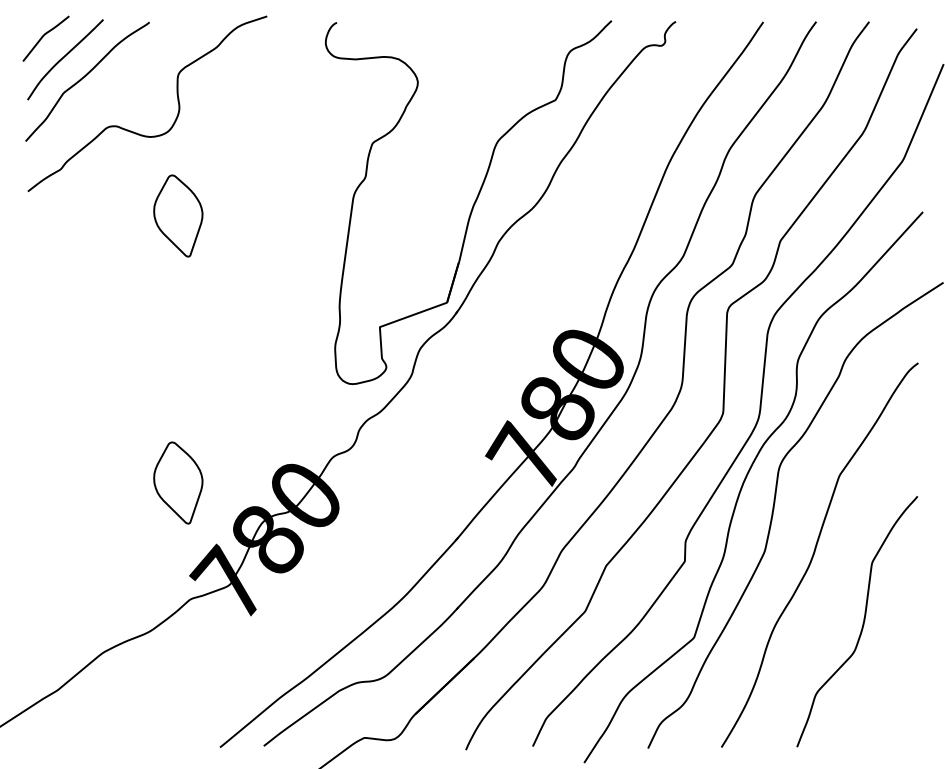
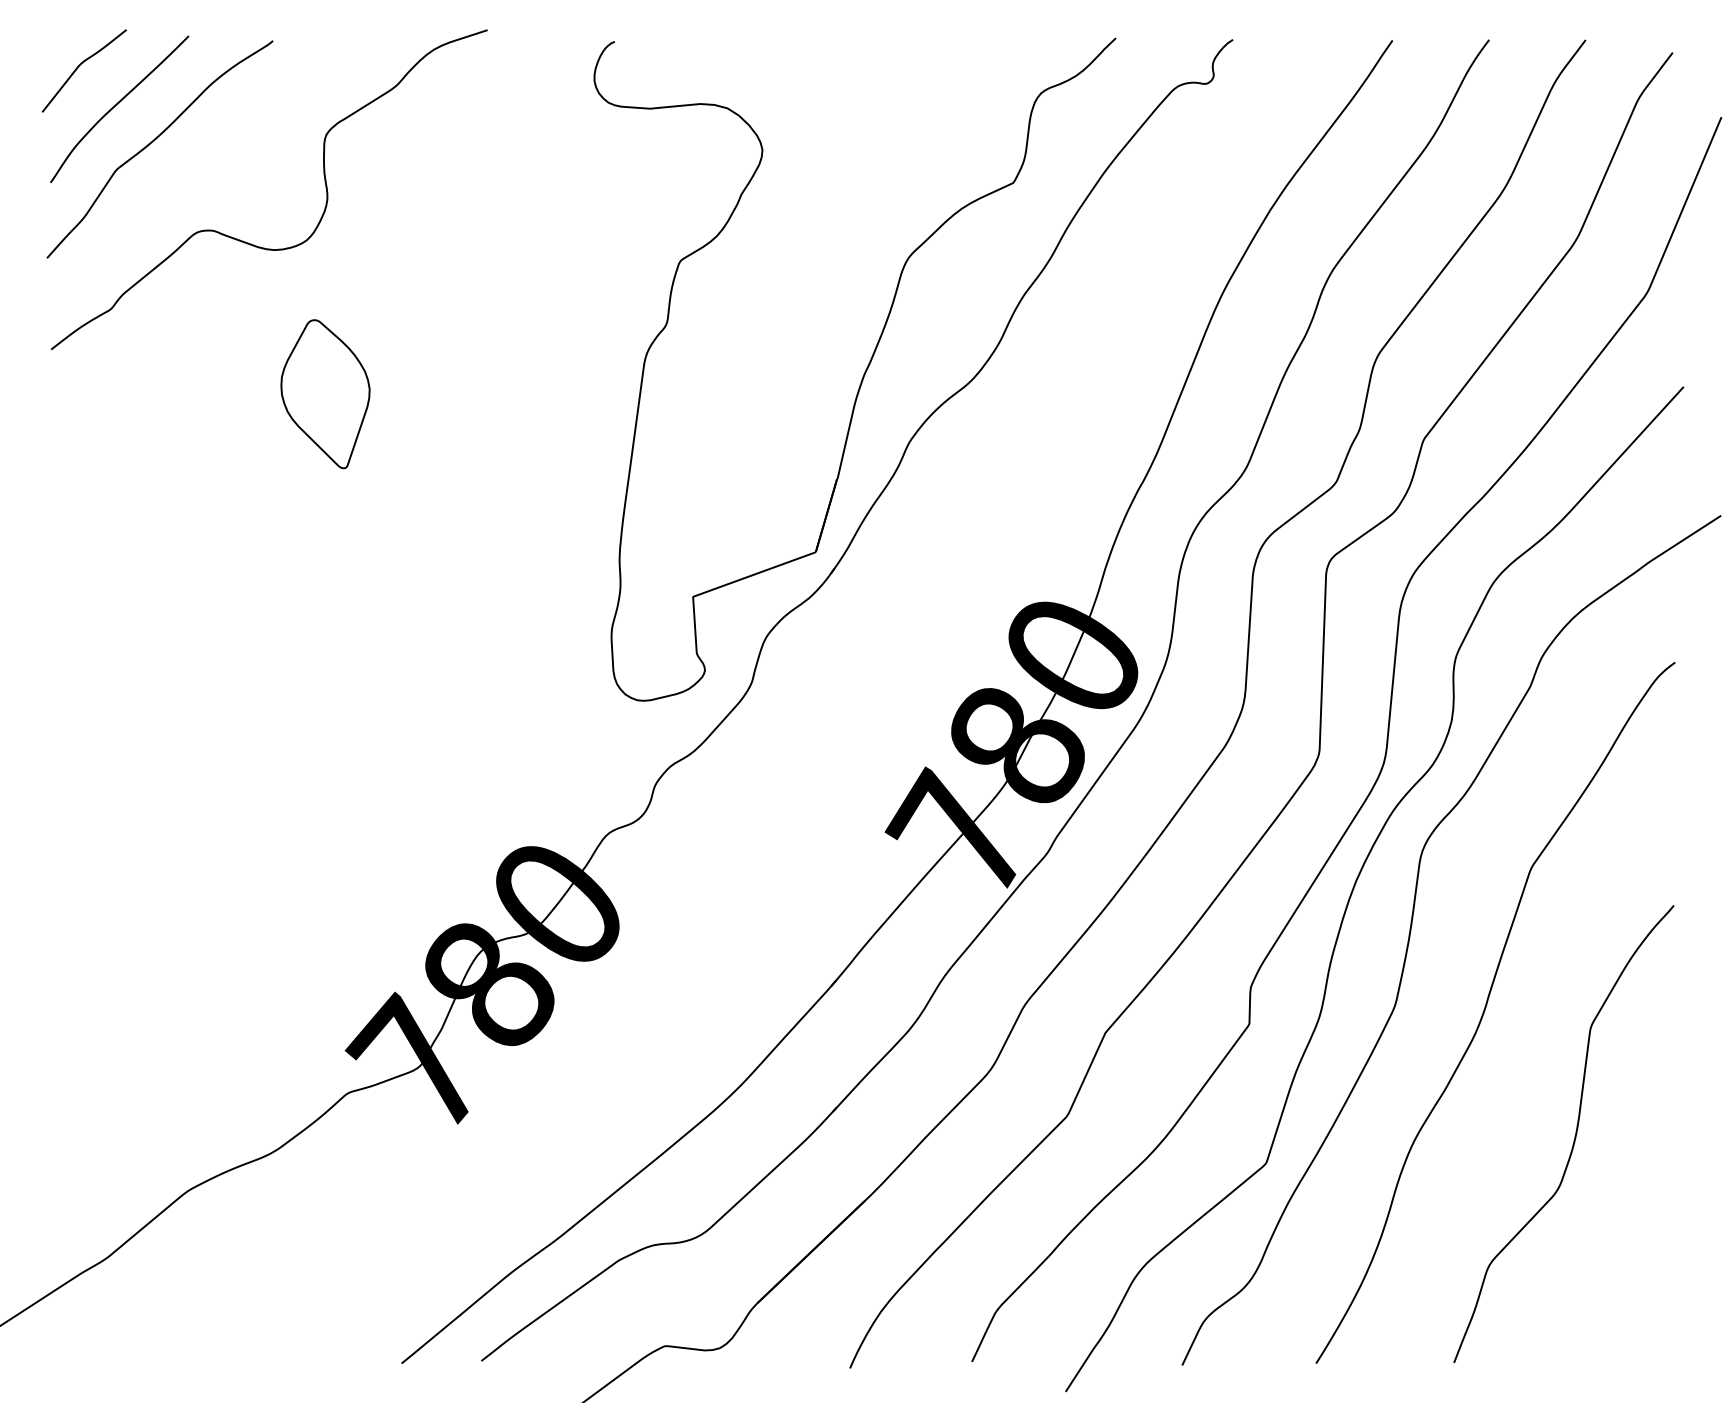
part: (178, 482) -> (325, 880), removed

